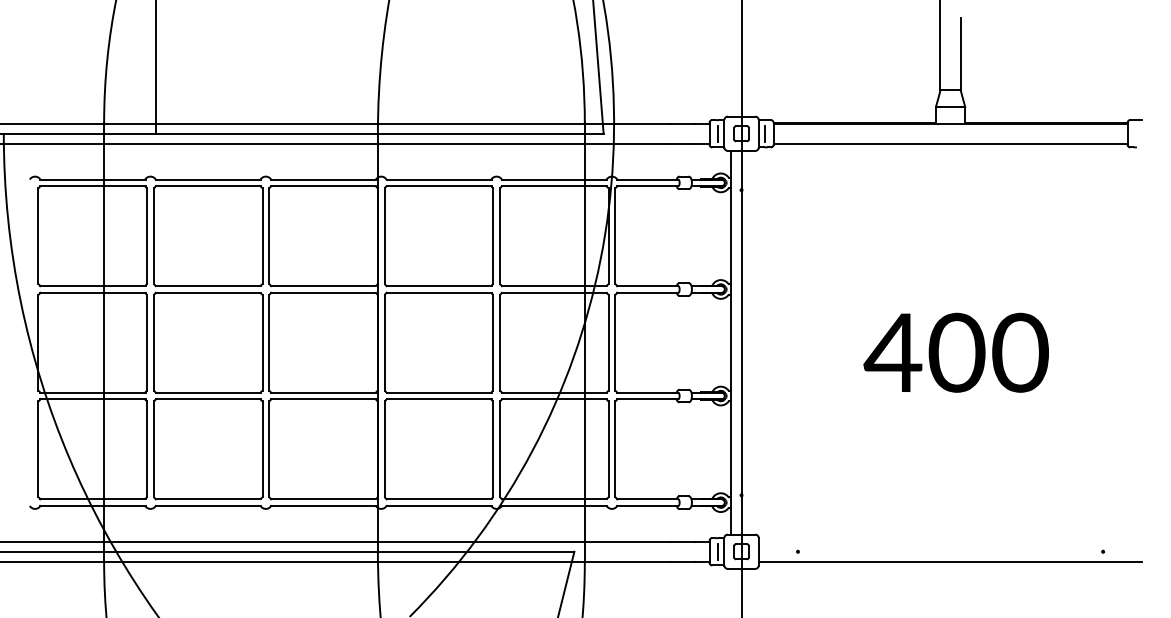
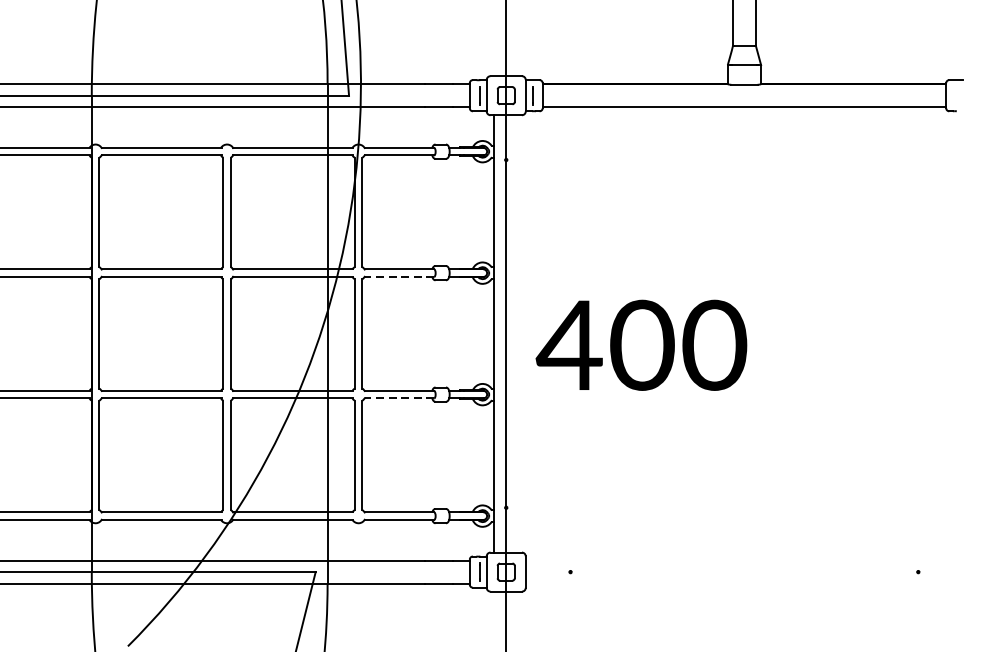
line: (647, 292) -> (399, 276), solid -> dashed
text: (955, 352) -> (640, 344), moved
line: (647, 399) -> (399, 398), solid -> dashed
line: (950, 562) -> (744, 584), removed

